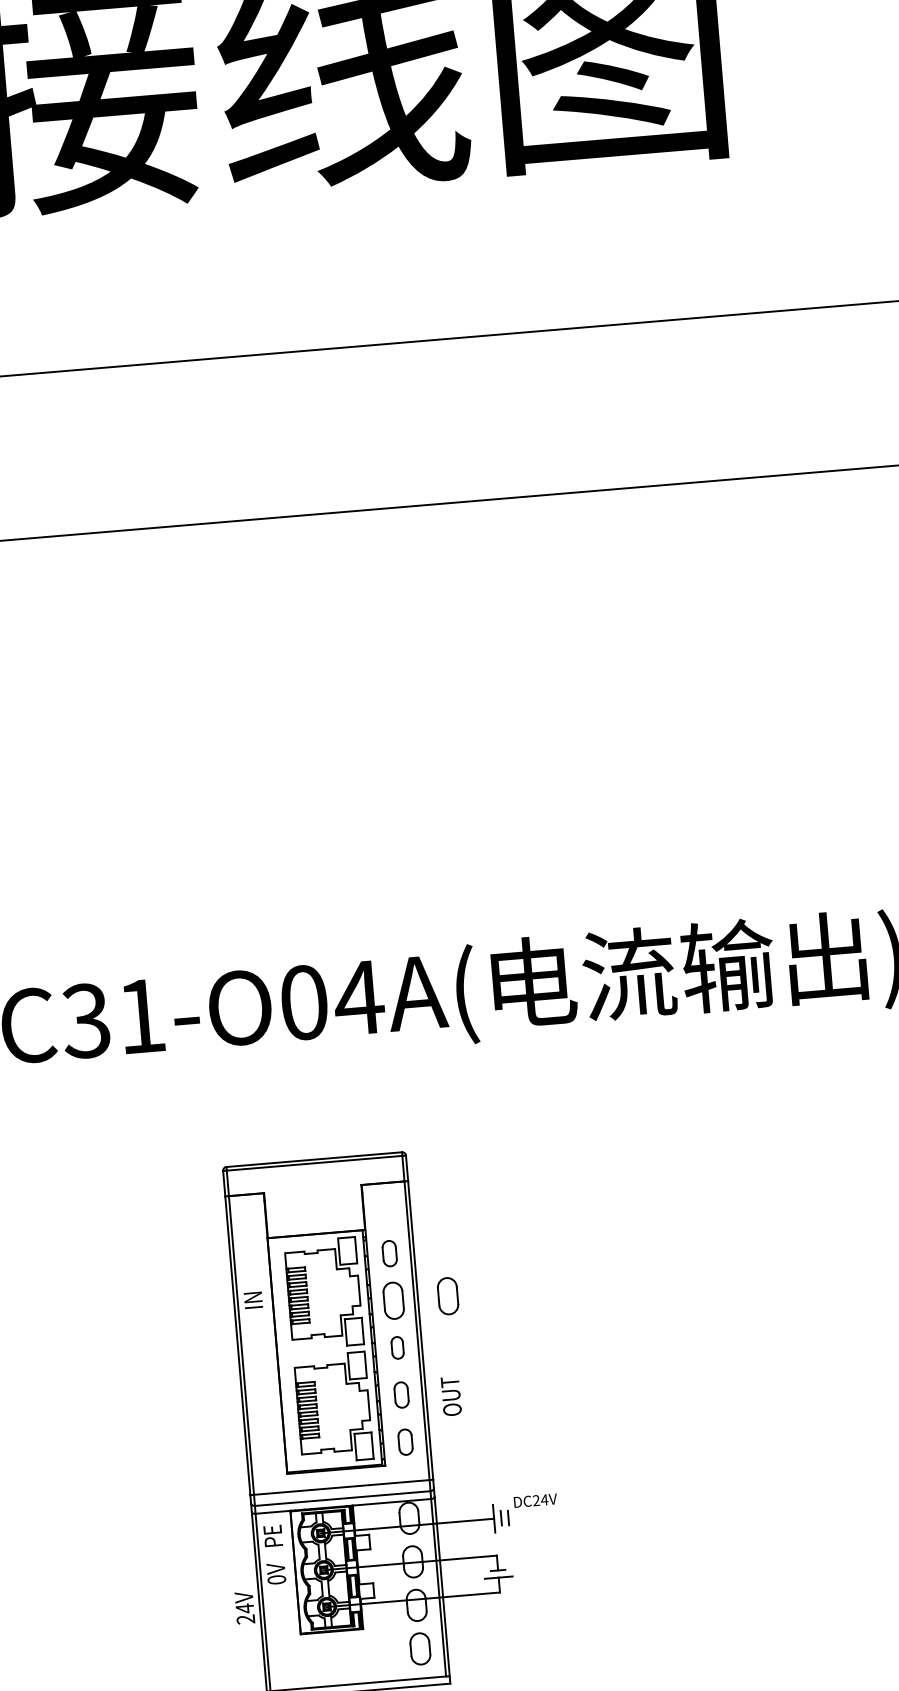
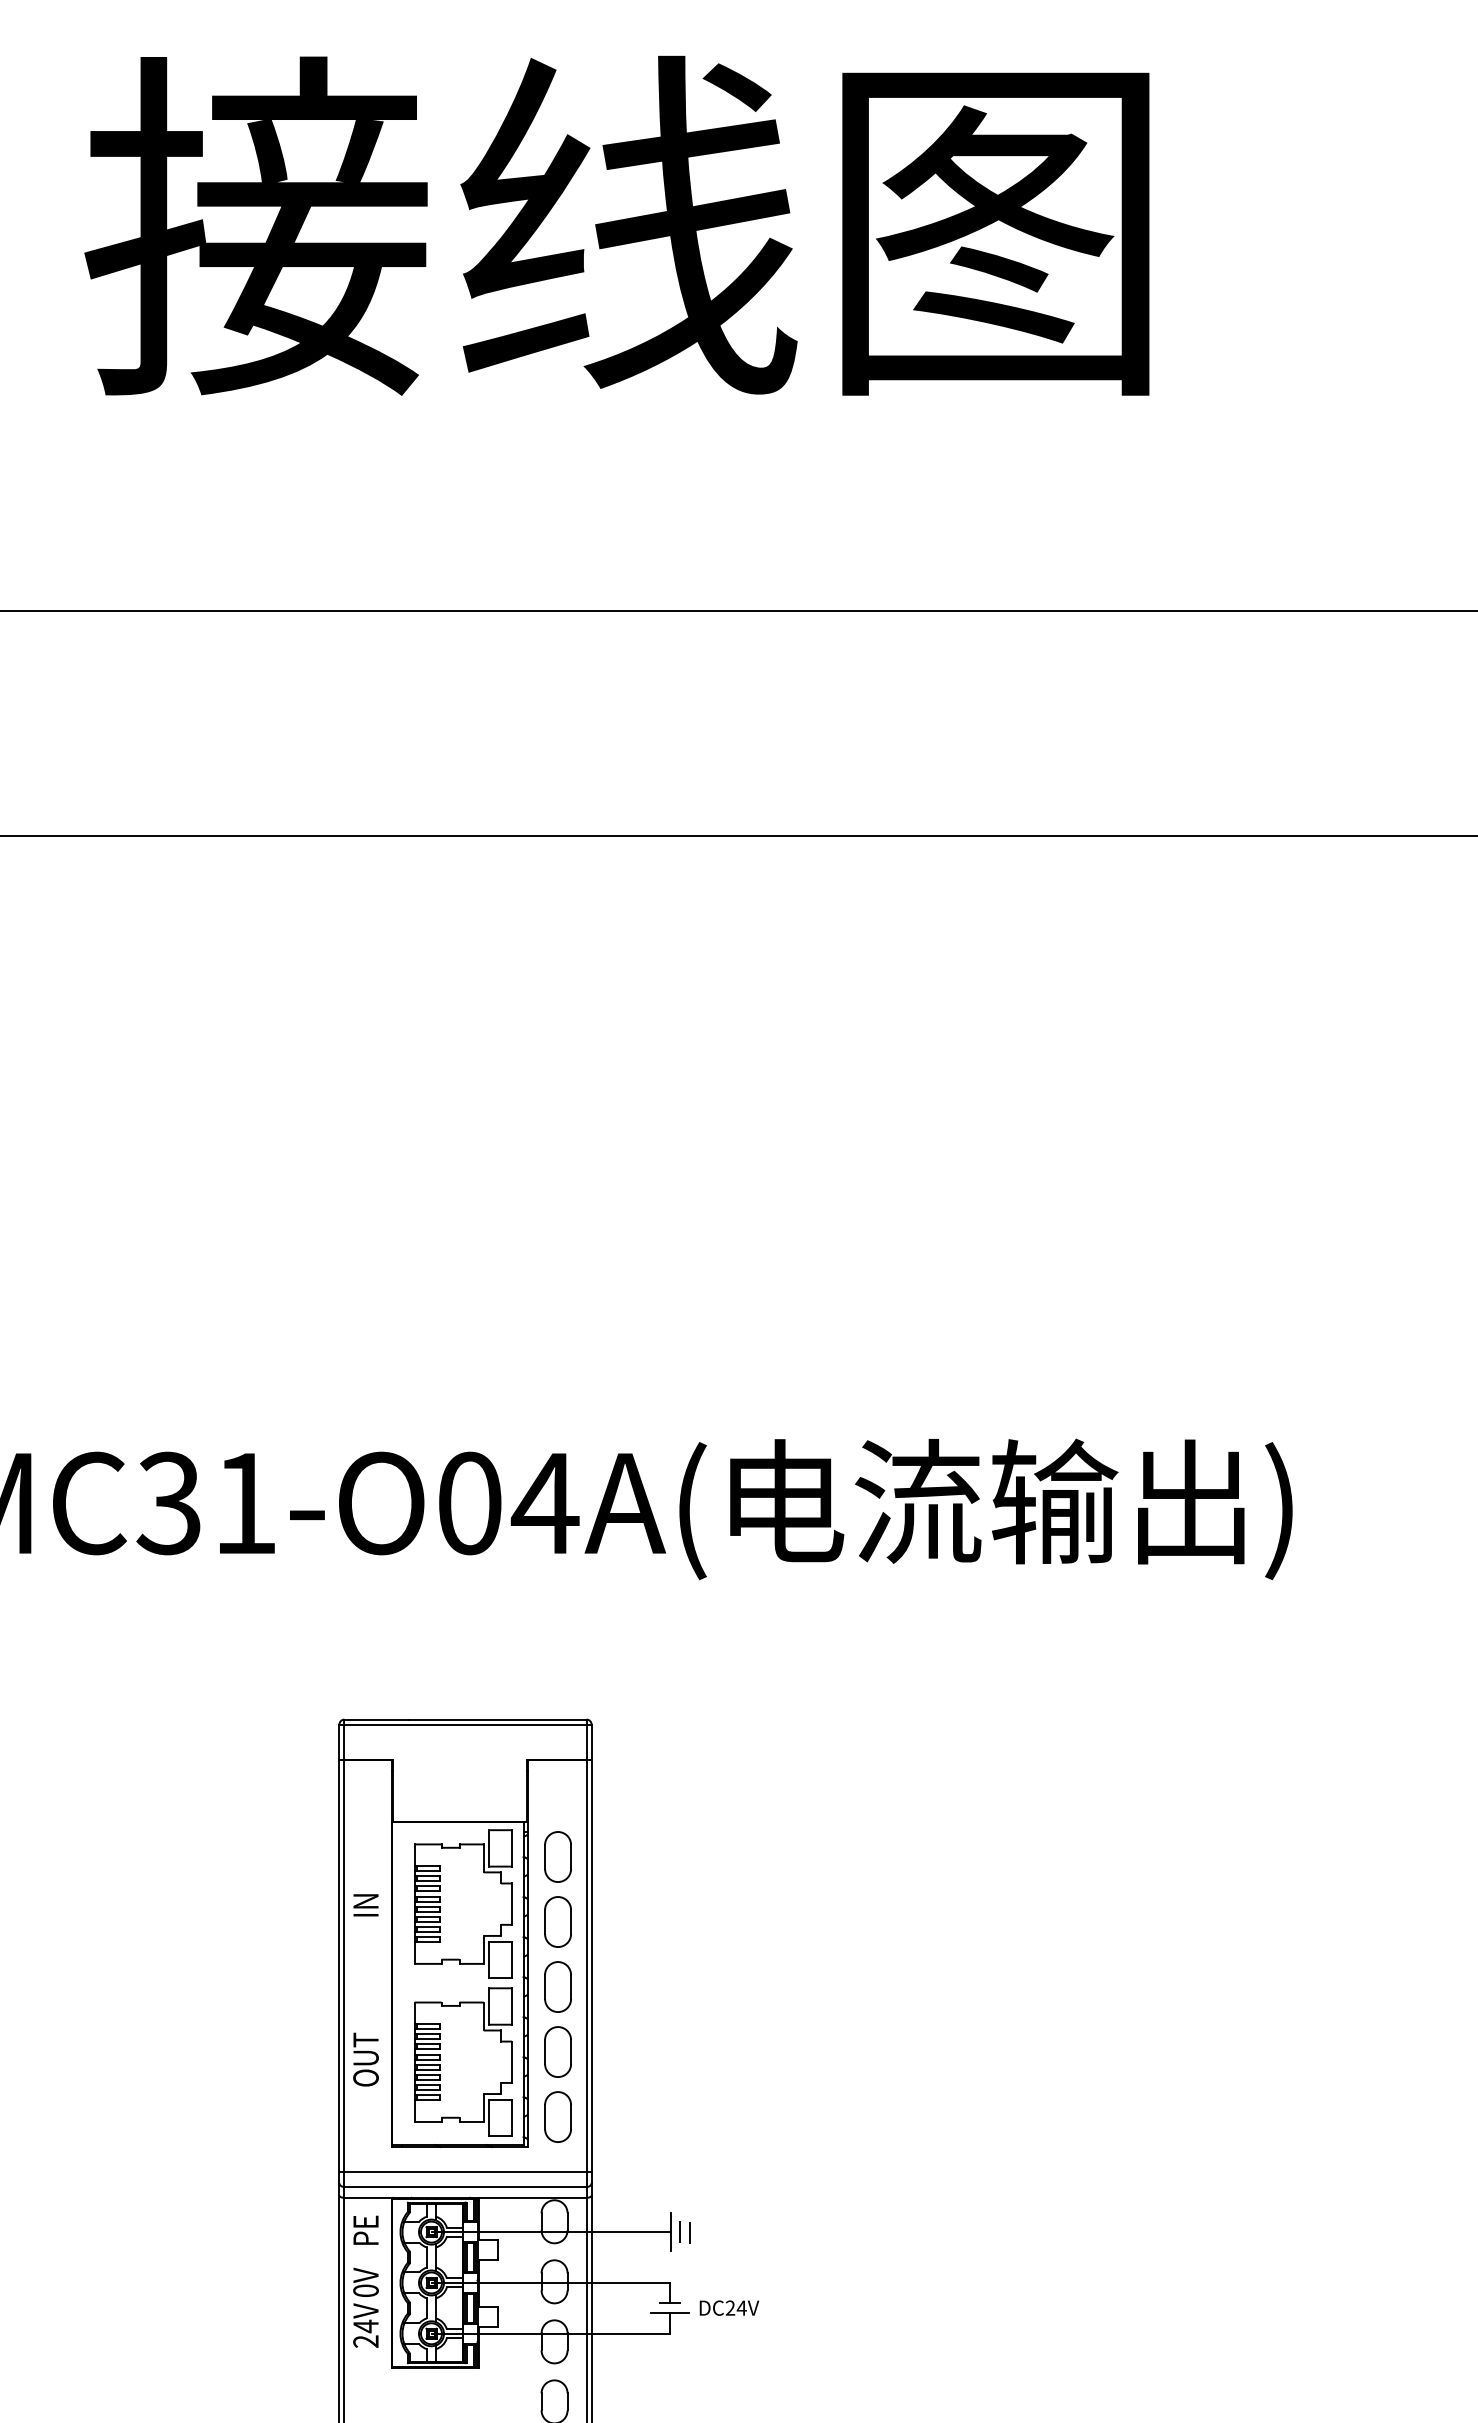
part: (389, 1253) -> (557, 1856), size x1.43
part: (447, 1295) -> (632, 1921), removed
part: (397, 1347) -> (557, 1986), size x1.67
part: (401, 1394) -> (557, 2051), size x1.43
text: (450, 1396) -> (365, 2059), moved
part: (405, 1441) -> (557, 2116), size x1.43
text: (535, 1500) -> (729, 2307), moved
text: (244, 1607) -> (365, 2325), moved

